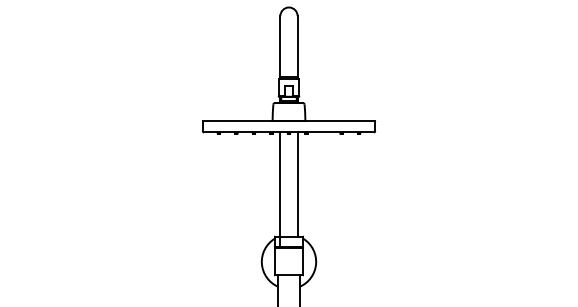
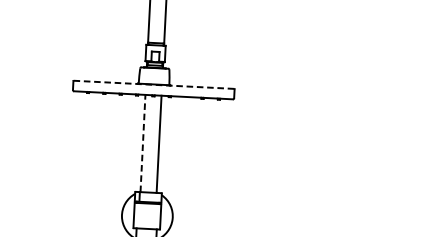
line: (288, 121) -> (153, 85), solid -> dashed
line: (280, 183) -> (143, 142), solid -> dashed

